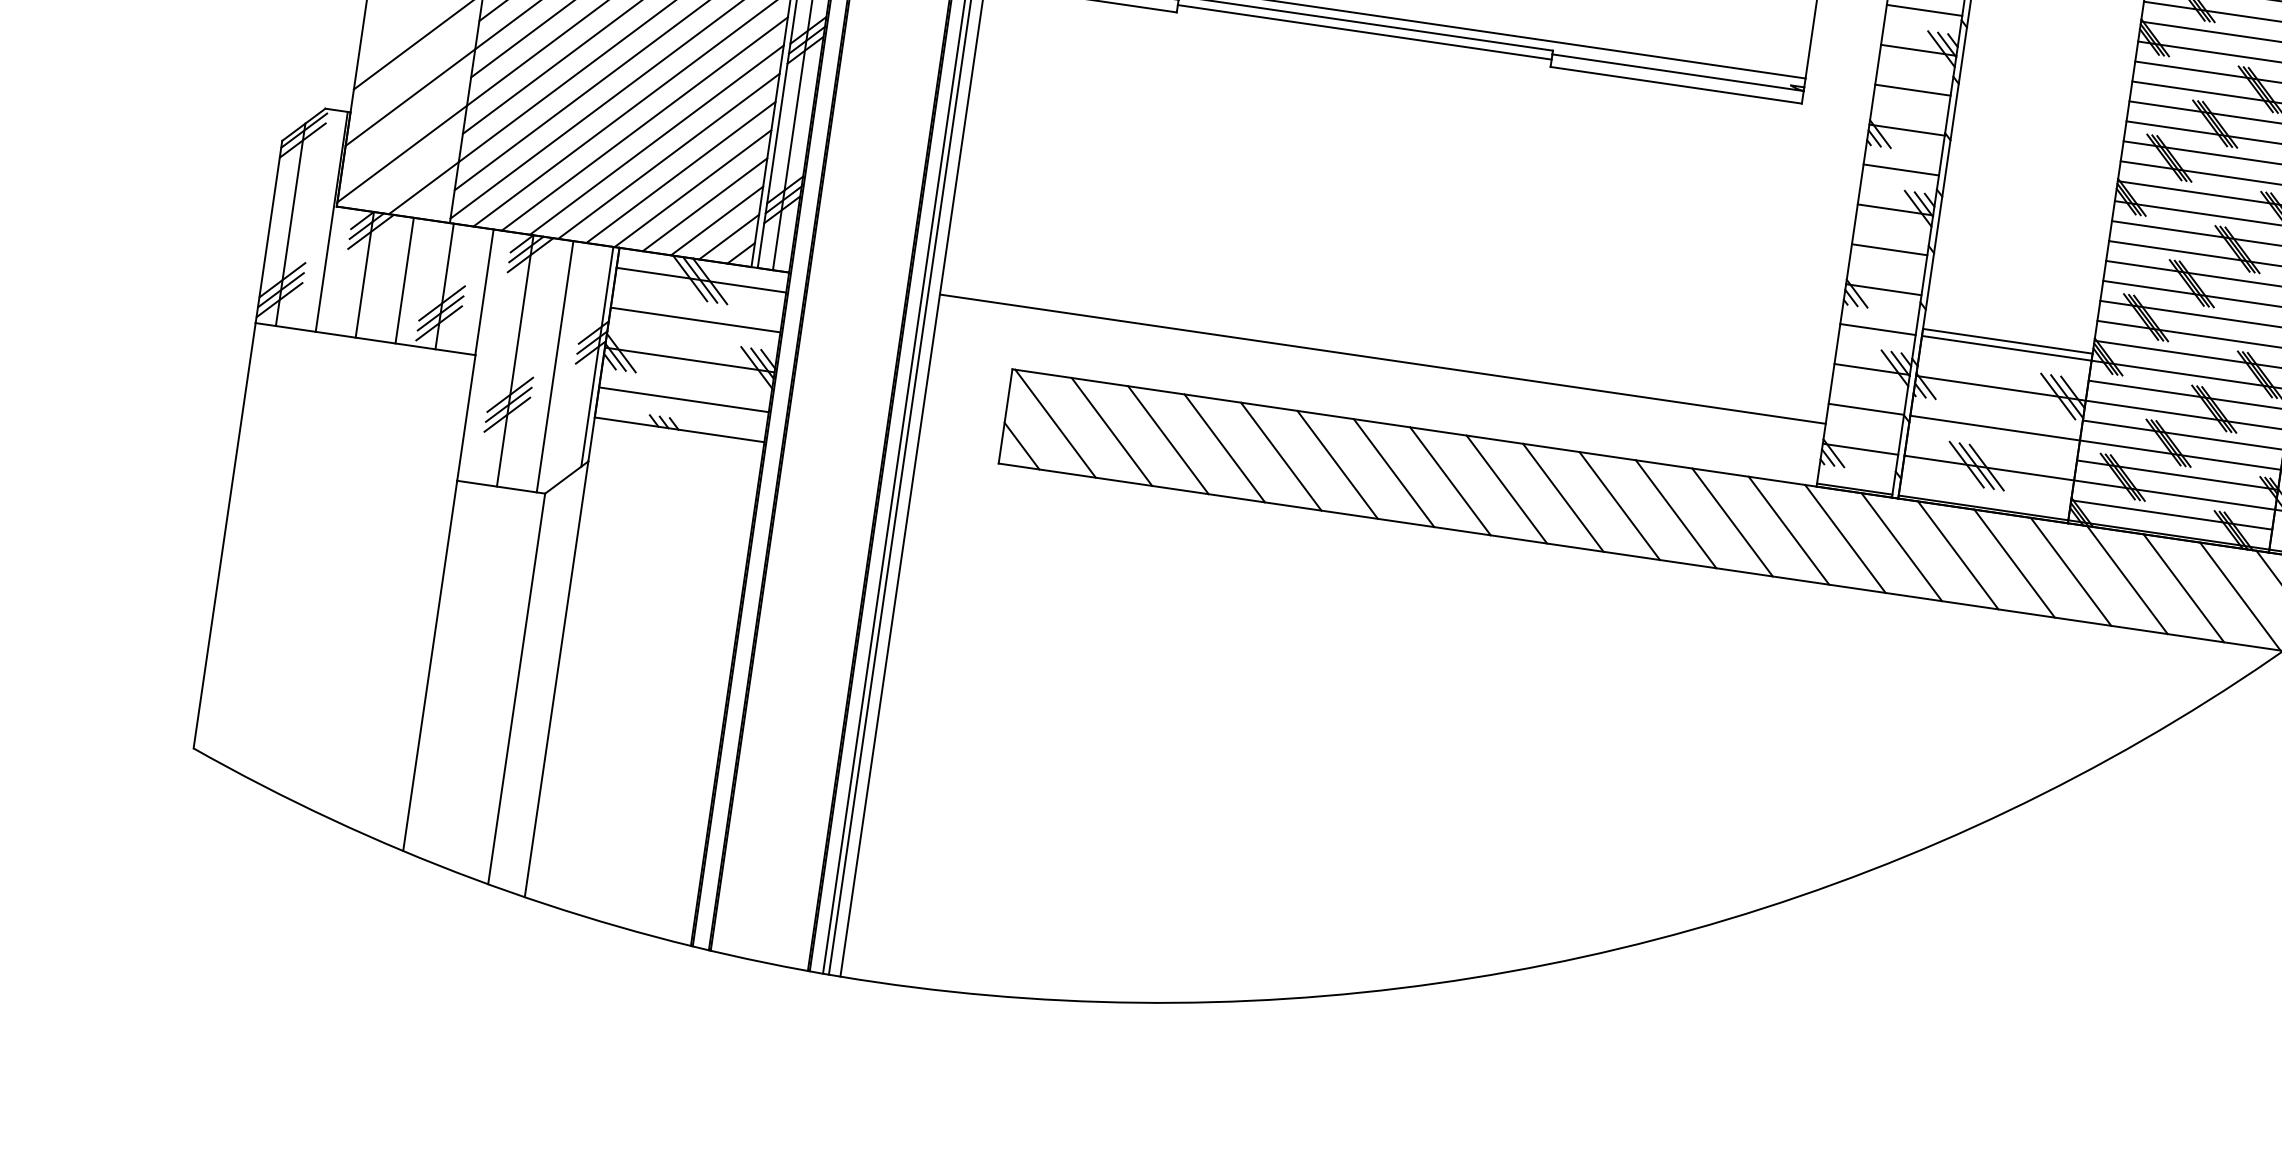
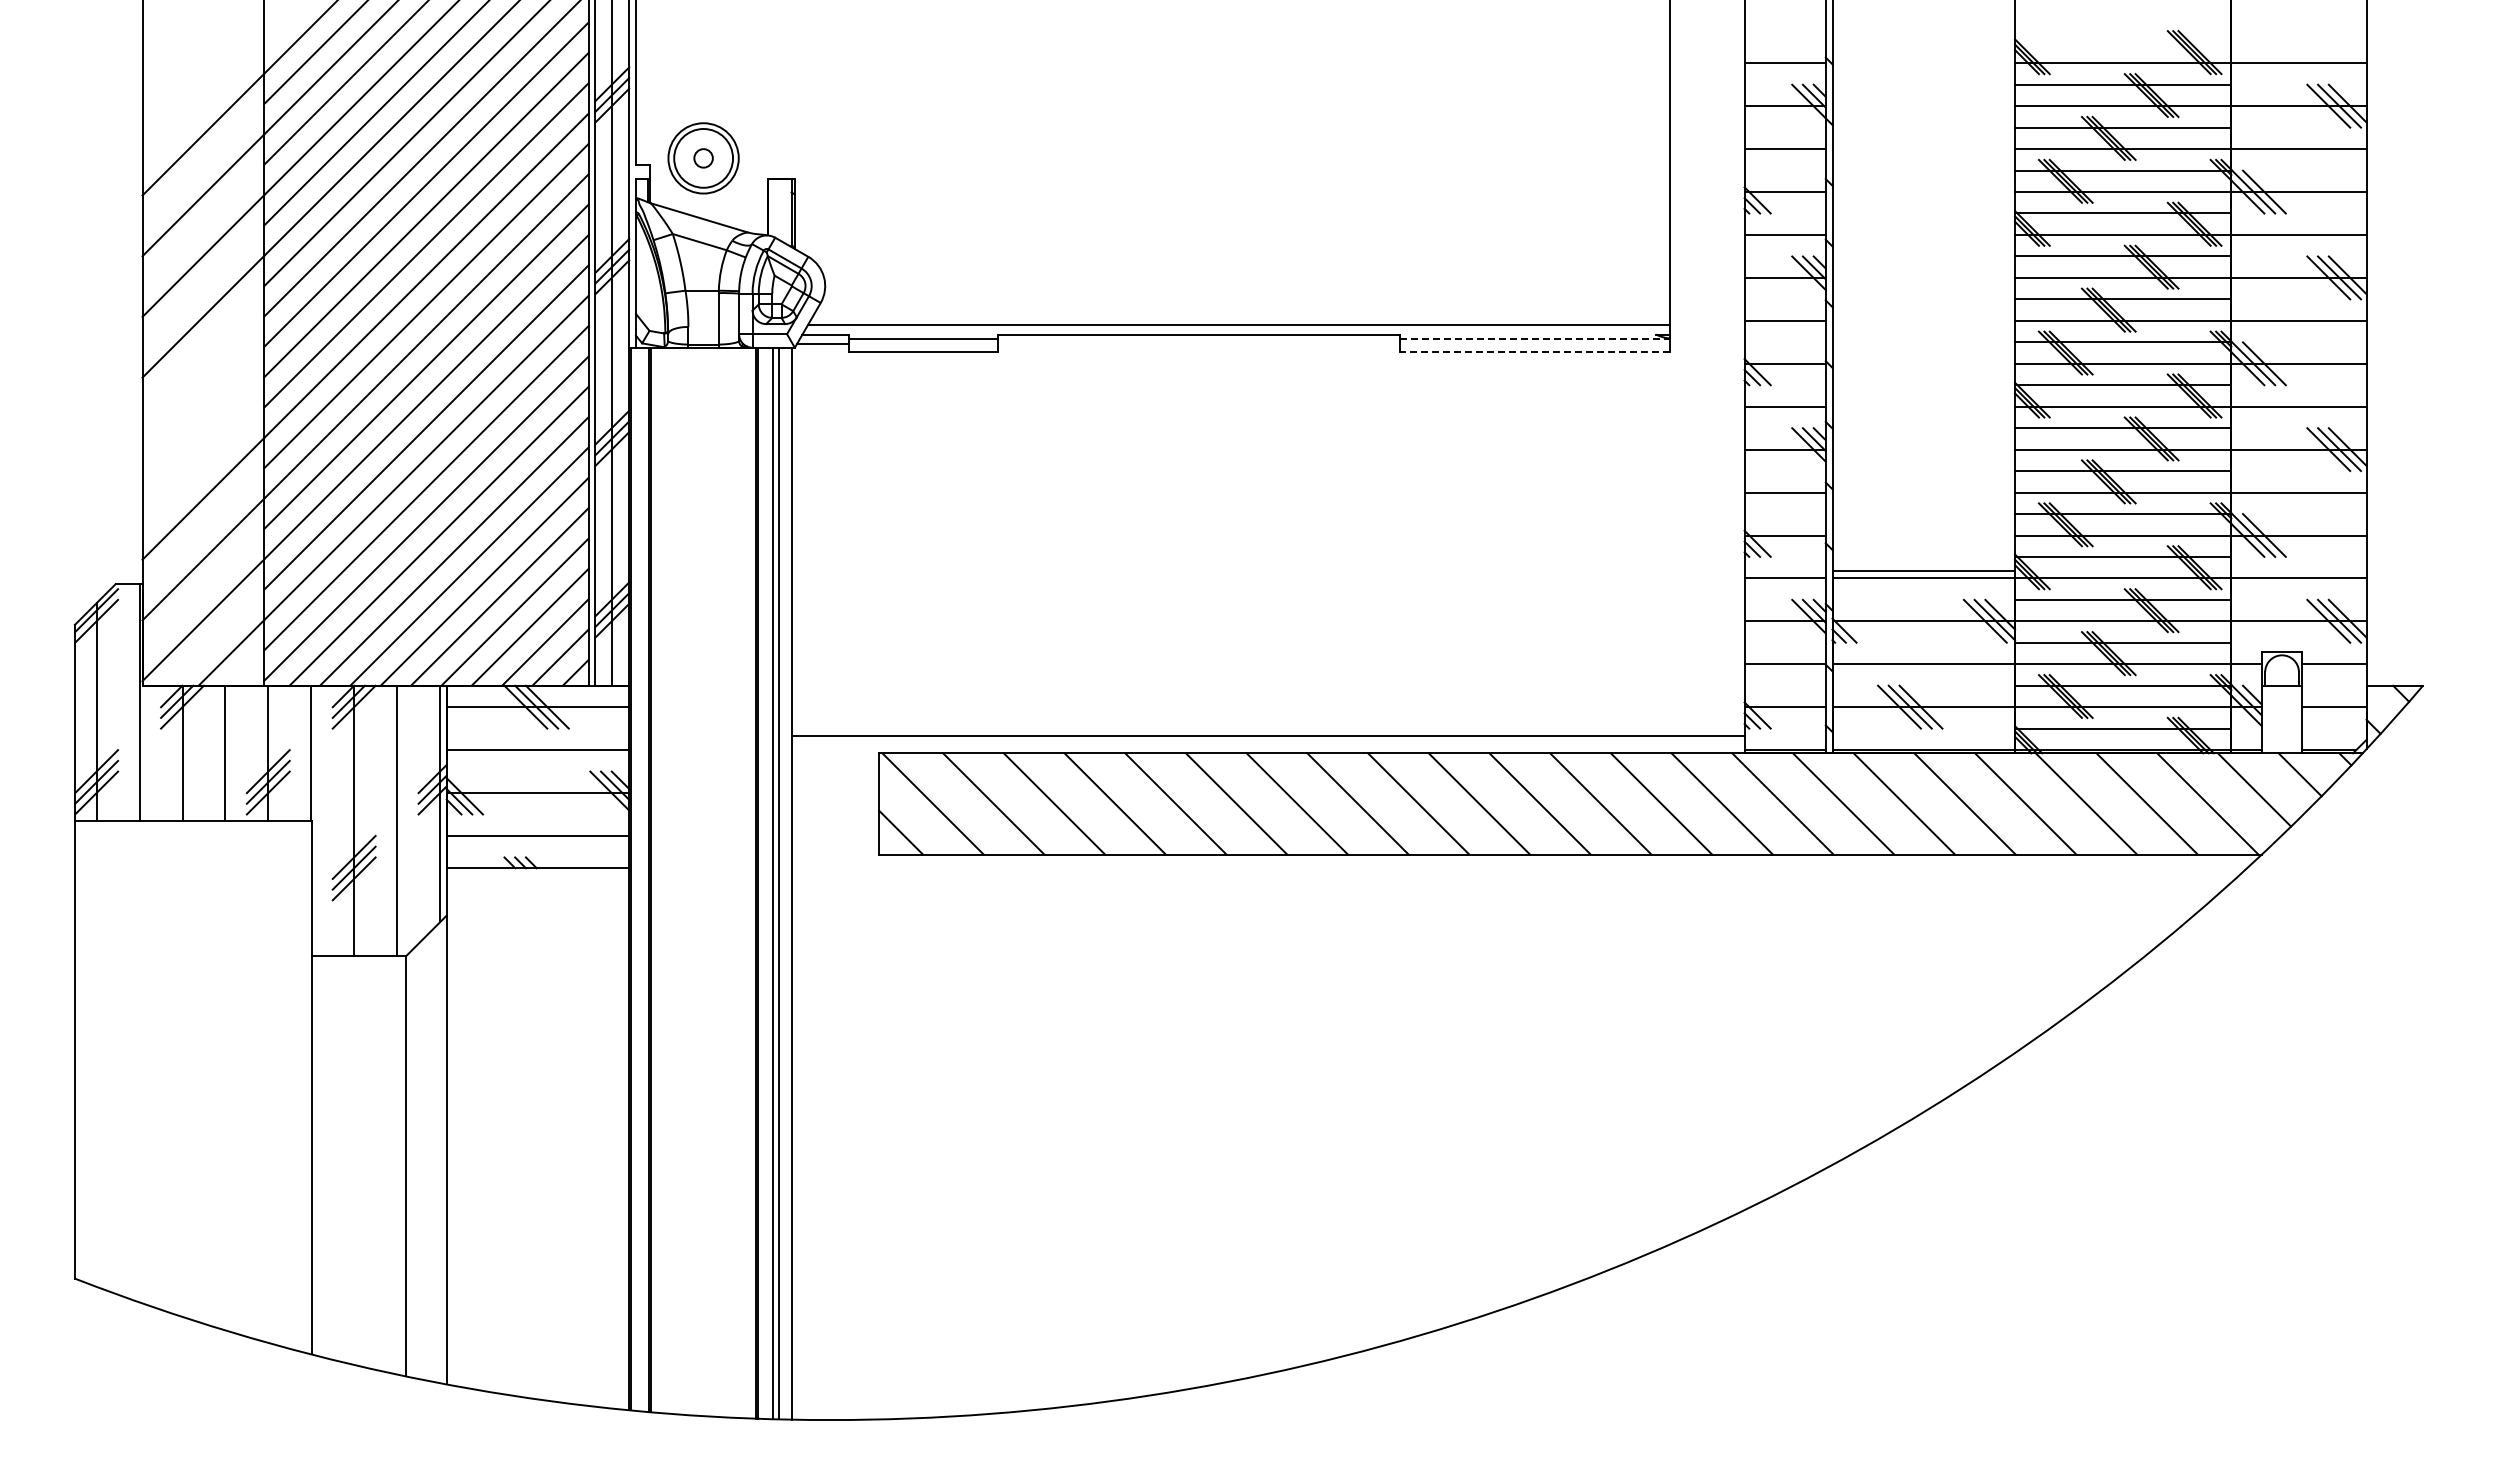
line: (1364, 32) -> (1198, 344), removed
line: (1678, 72) -> (1535, 338), solid -> dashed
line: (1675, 85) -> (1534, 352), solid -> dashed
line: (1382, 358) -> (1267, 735), moved

